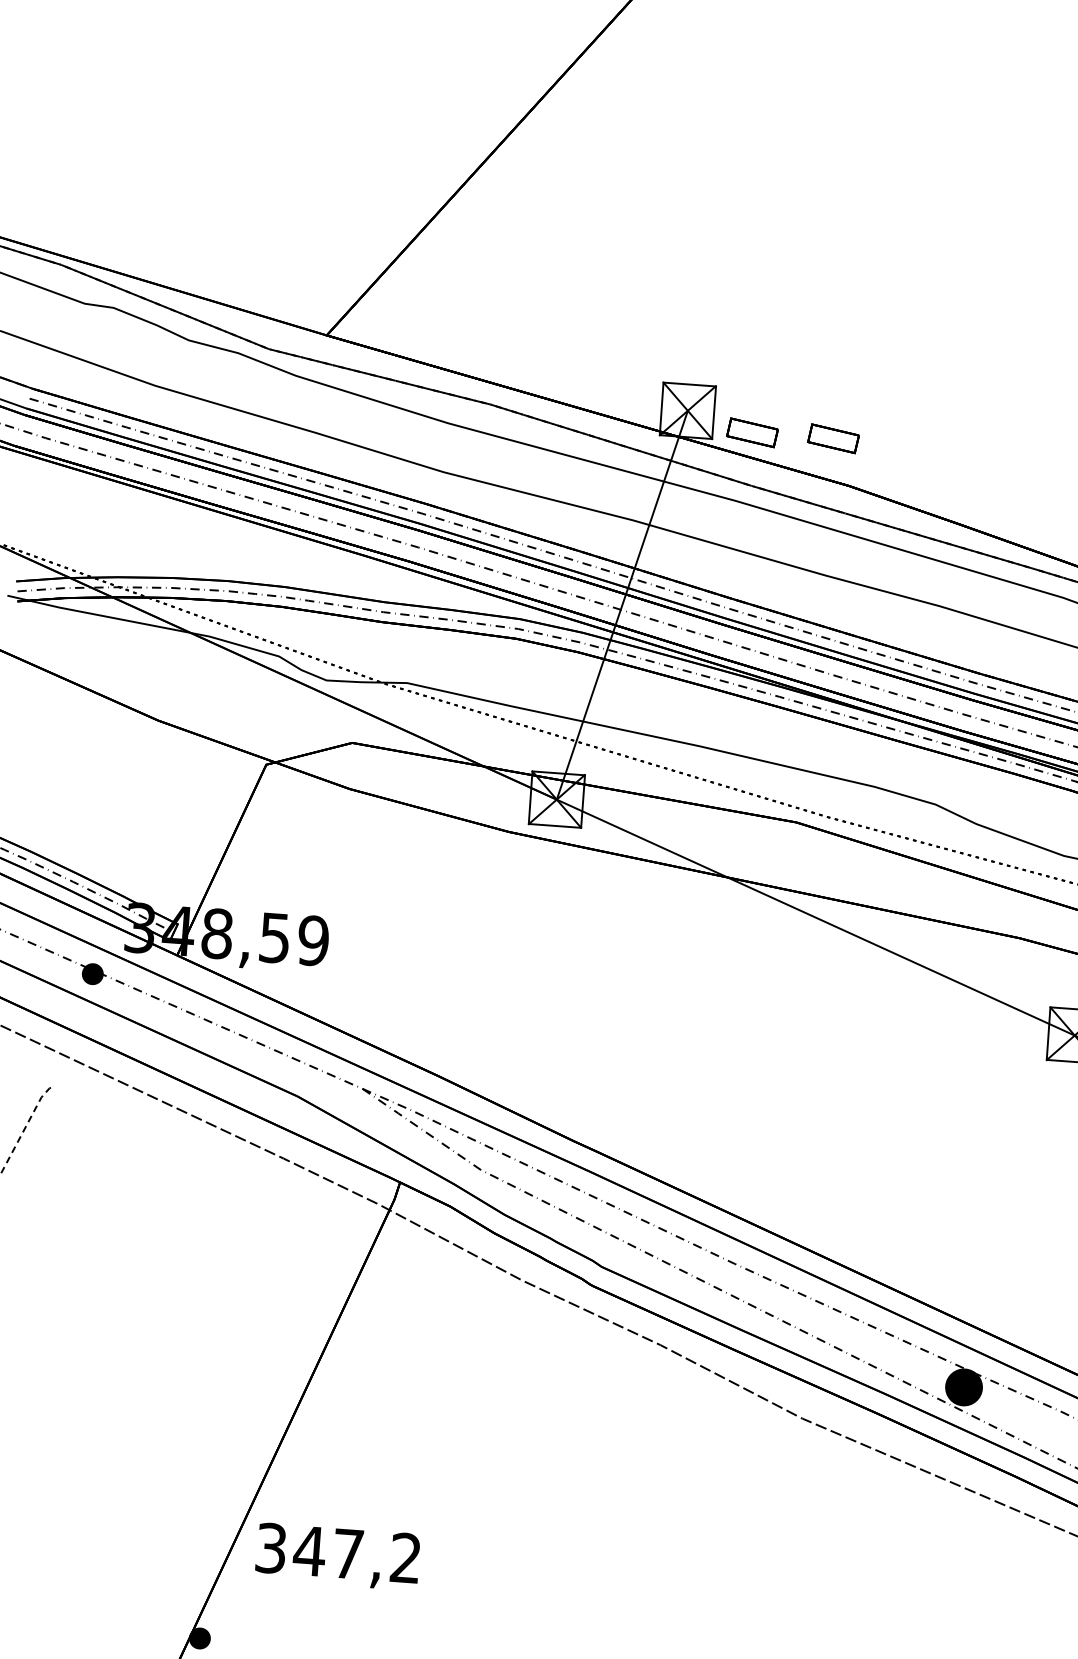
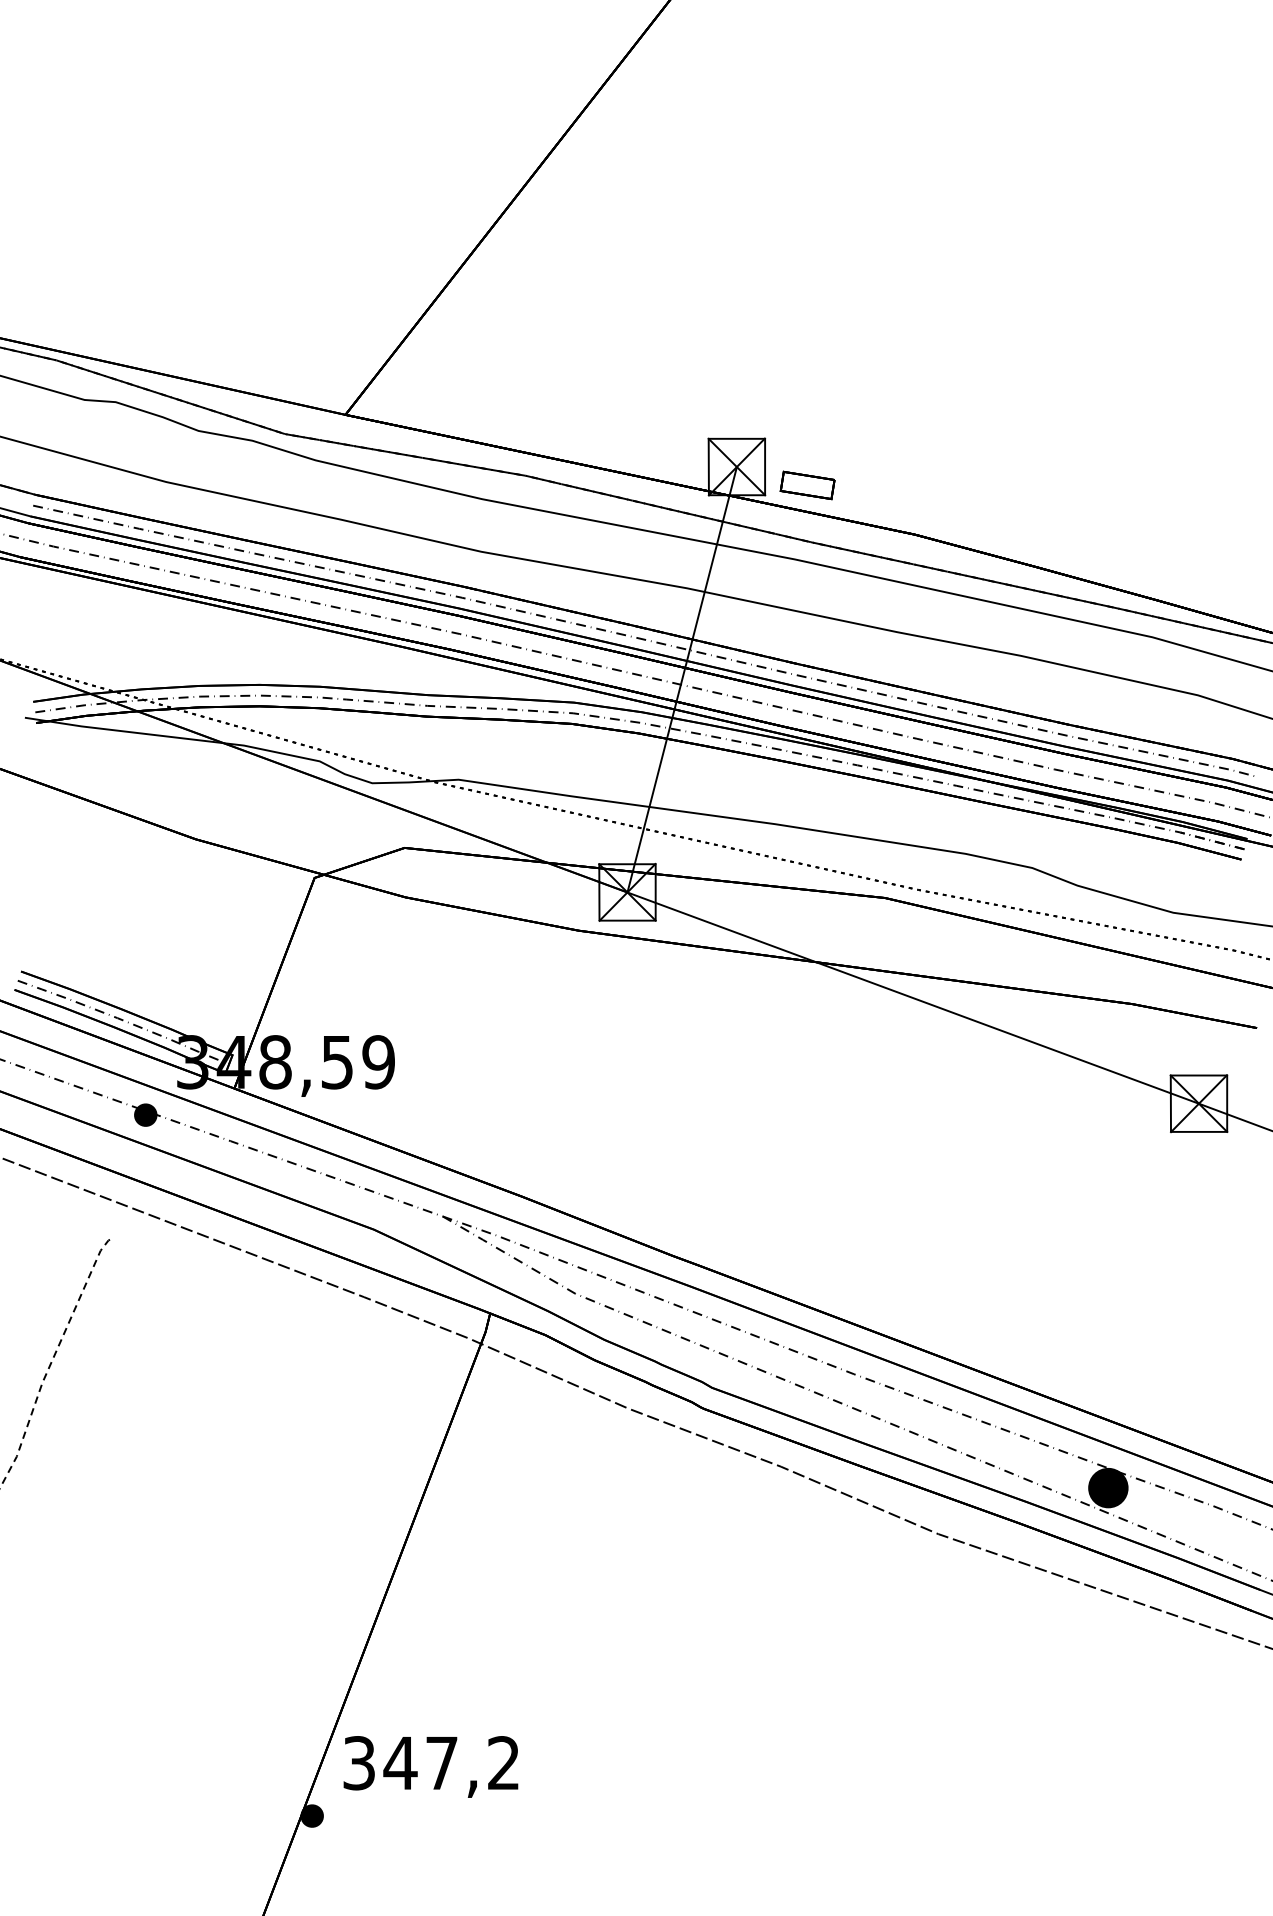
part: (833, 438) -> (894, 485), removed
text: (337, 1556) -> (430, 1766), moved

